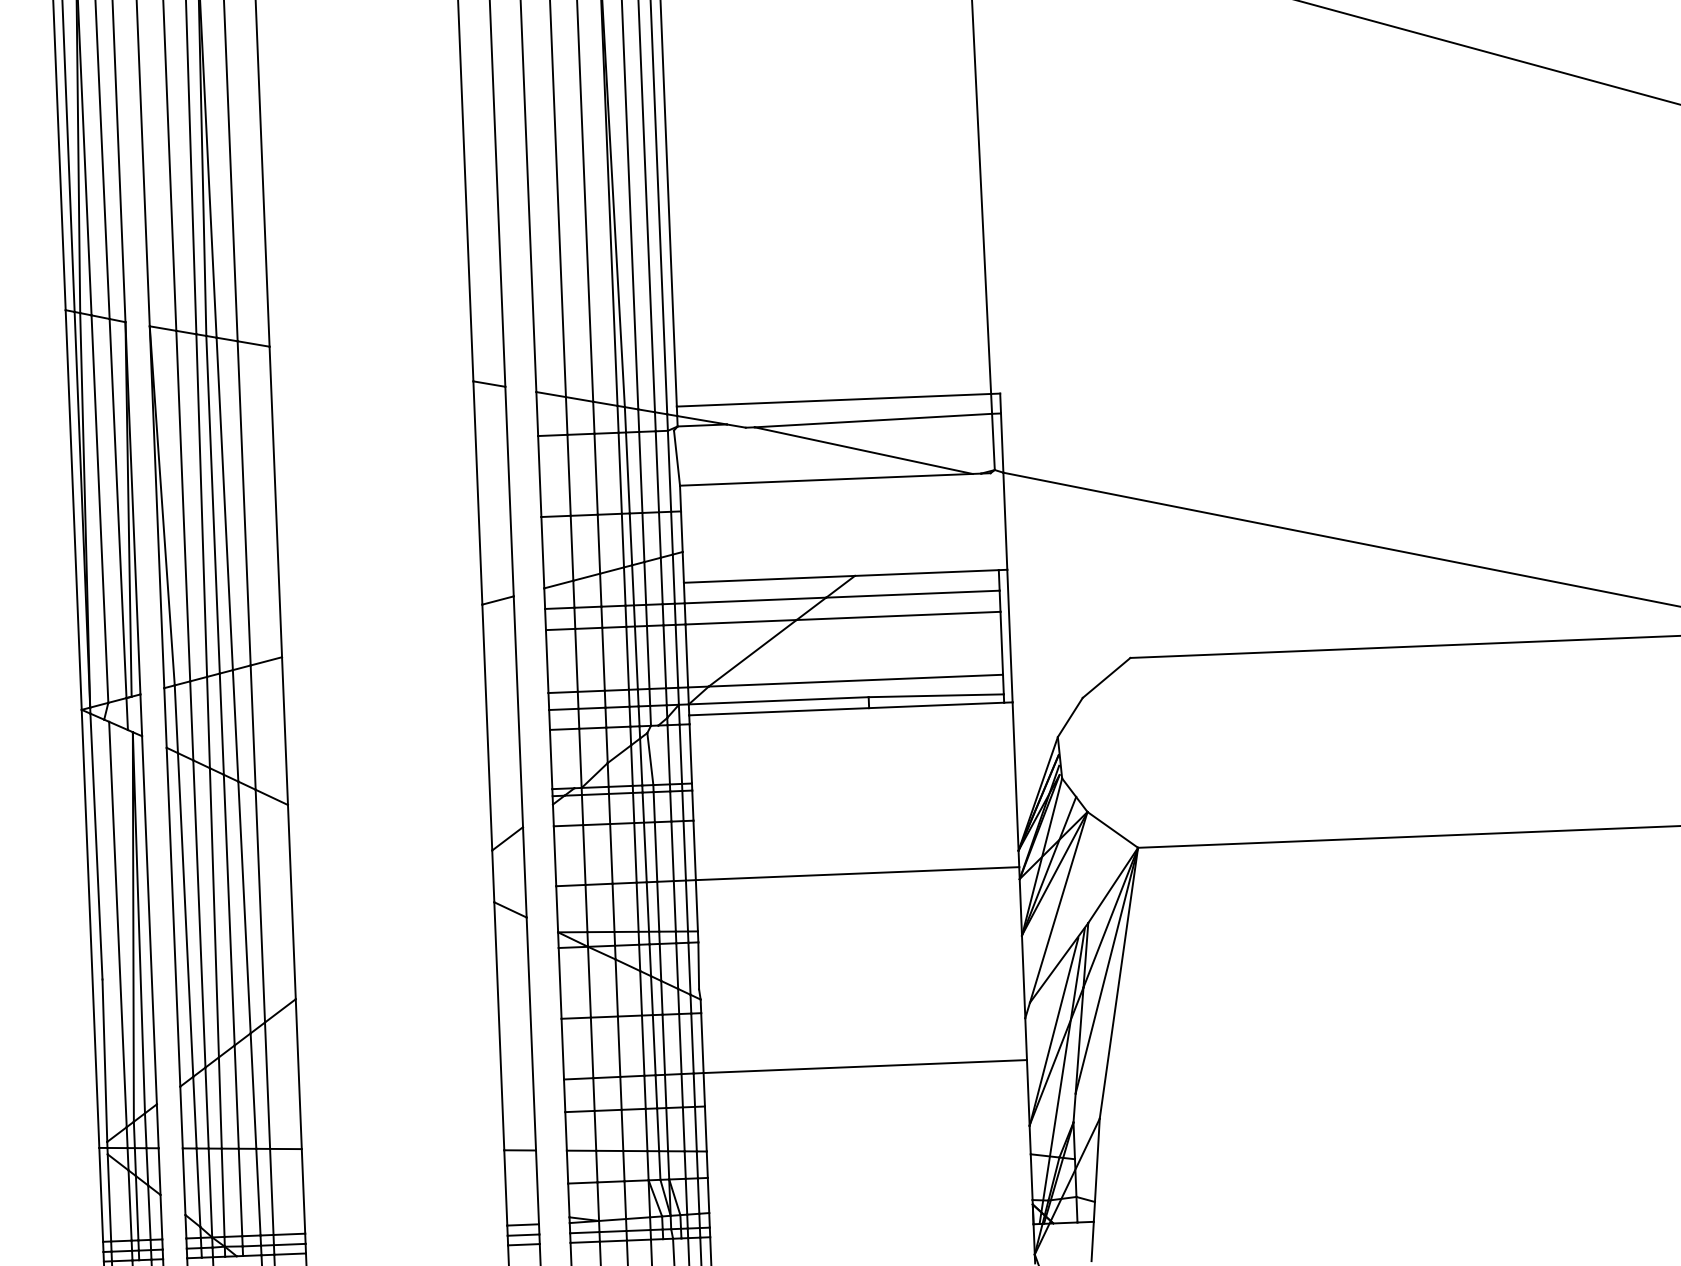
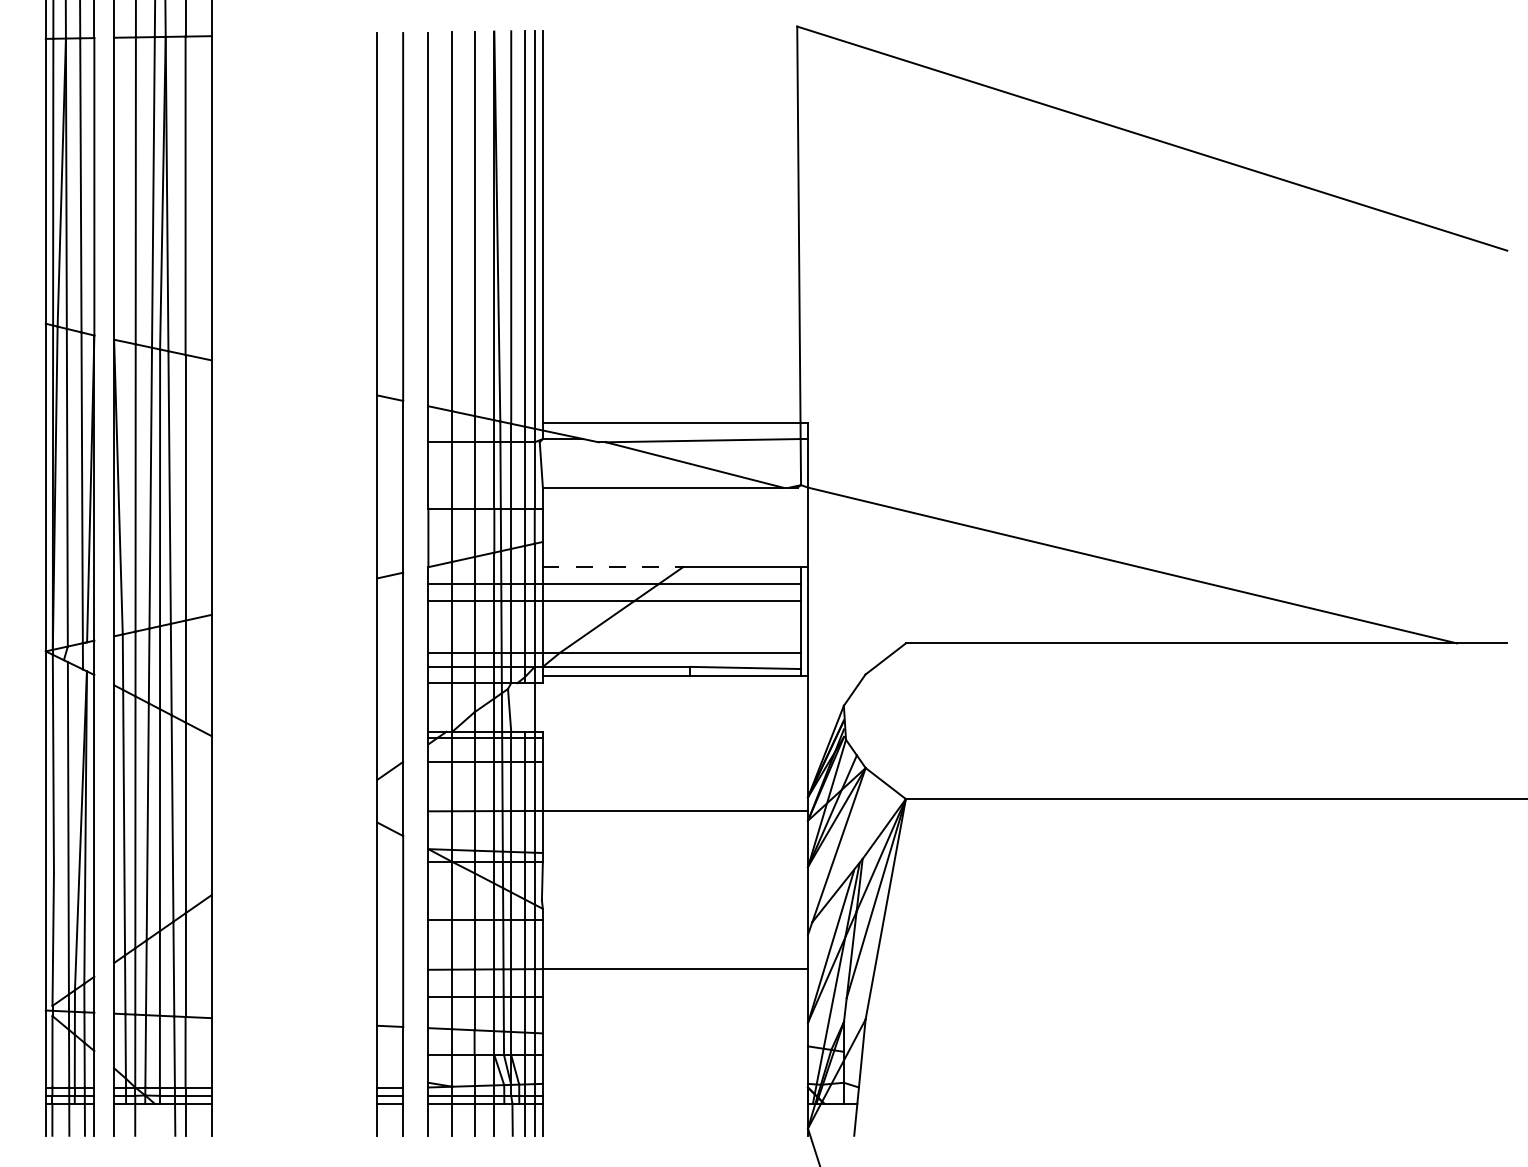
line: (770, 579) -> (613, 567), solid -> dashed
line: (690, 753) -> (542, 707), removed
line: (668, 754) -> (524, 707), removed

